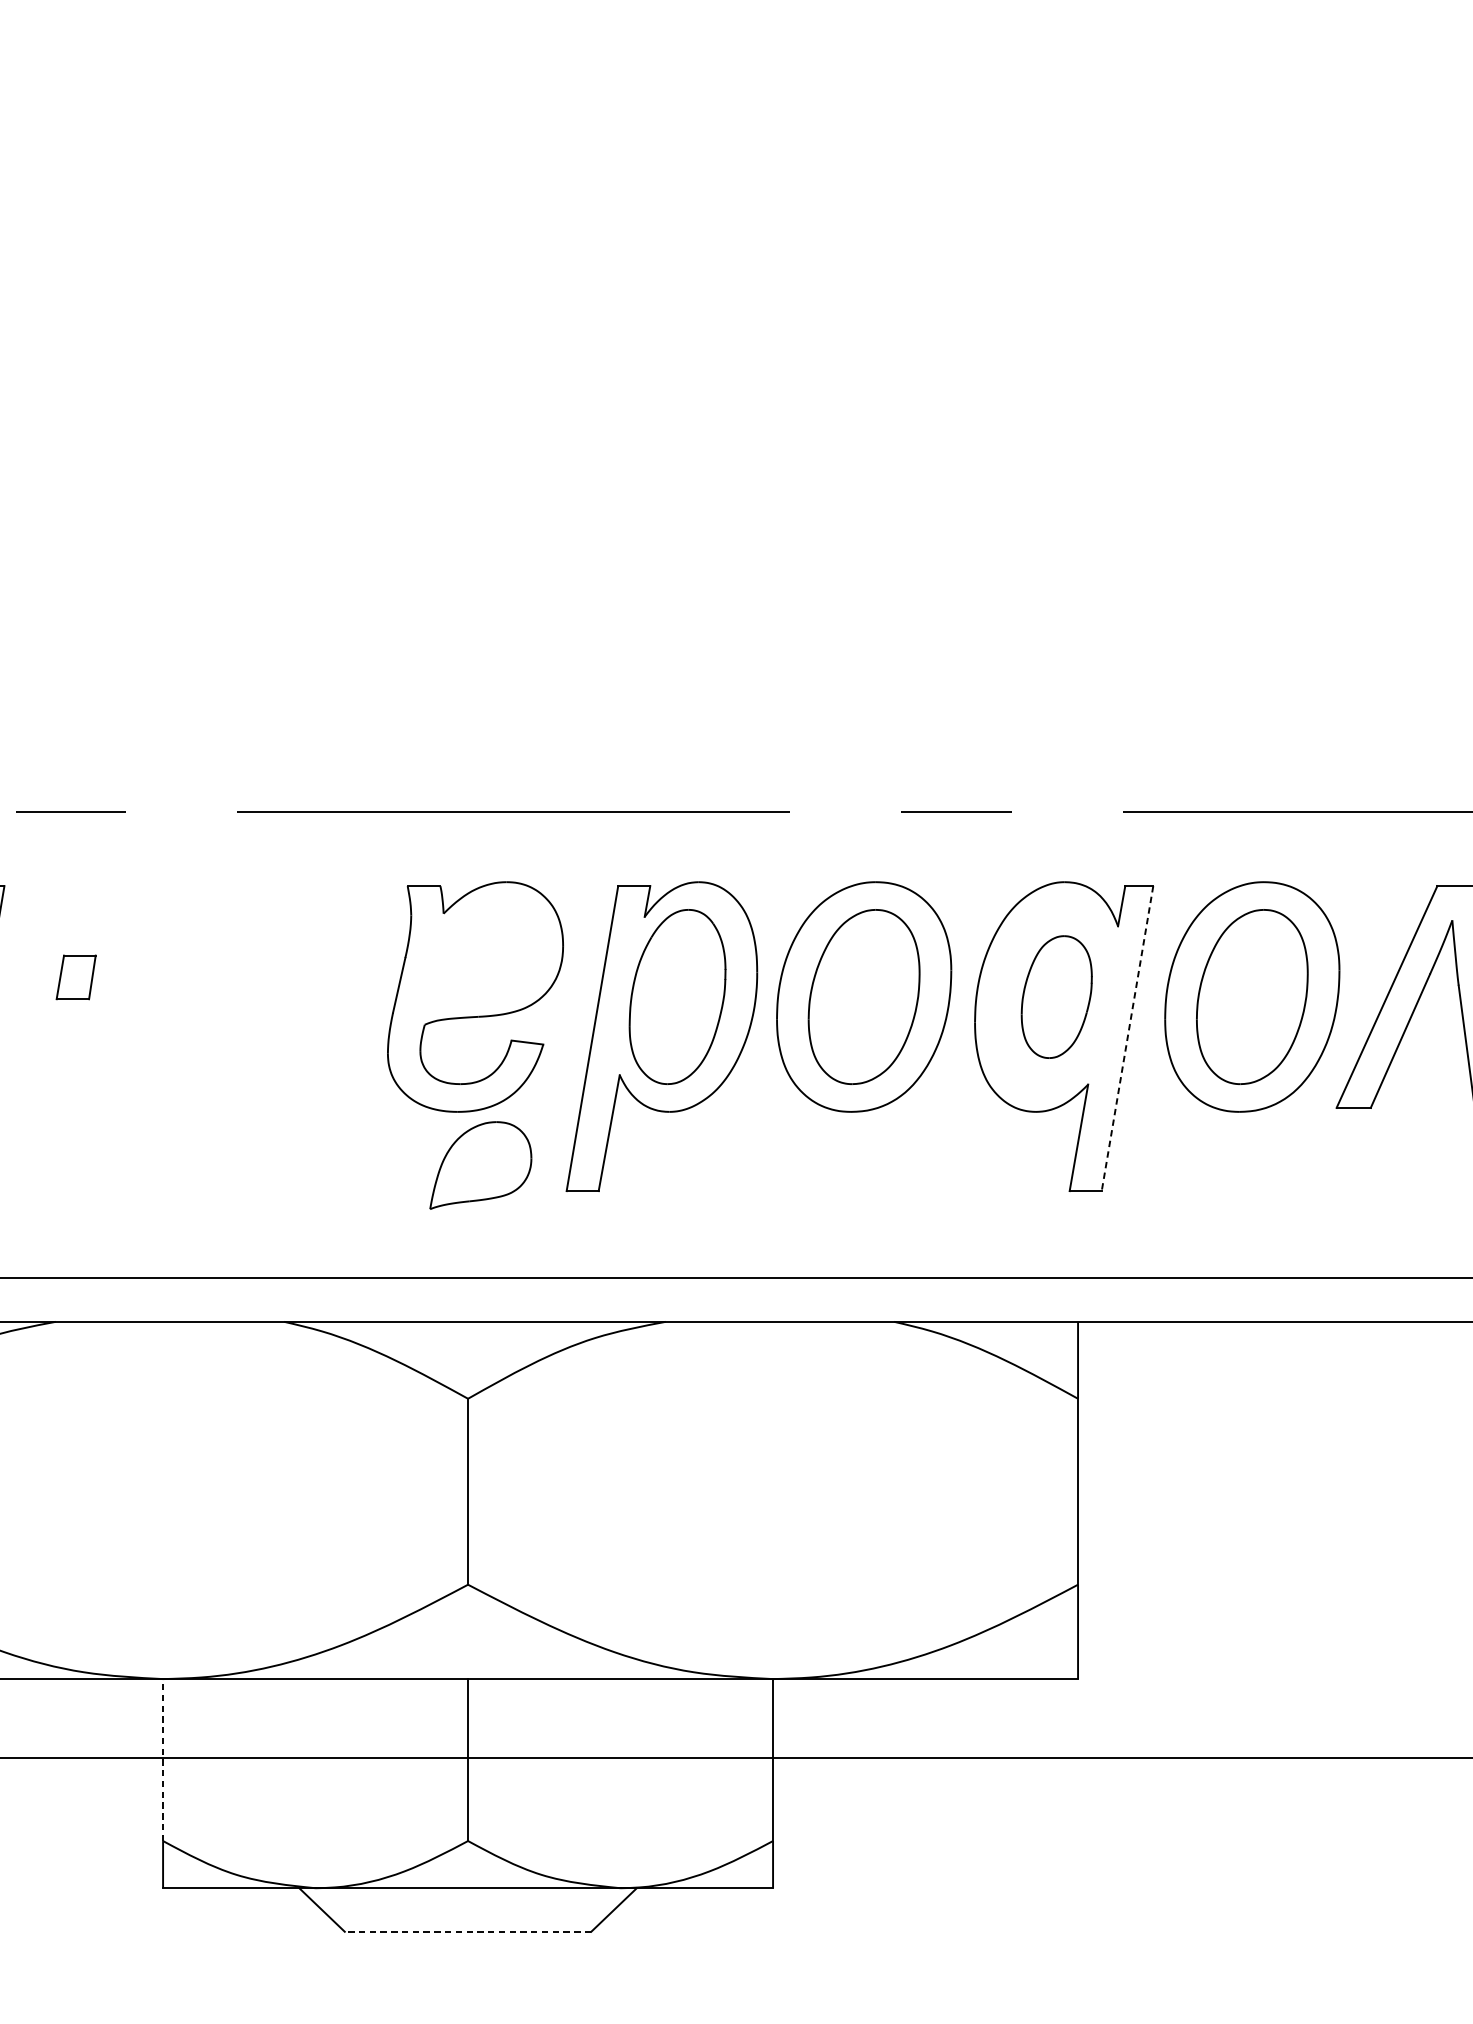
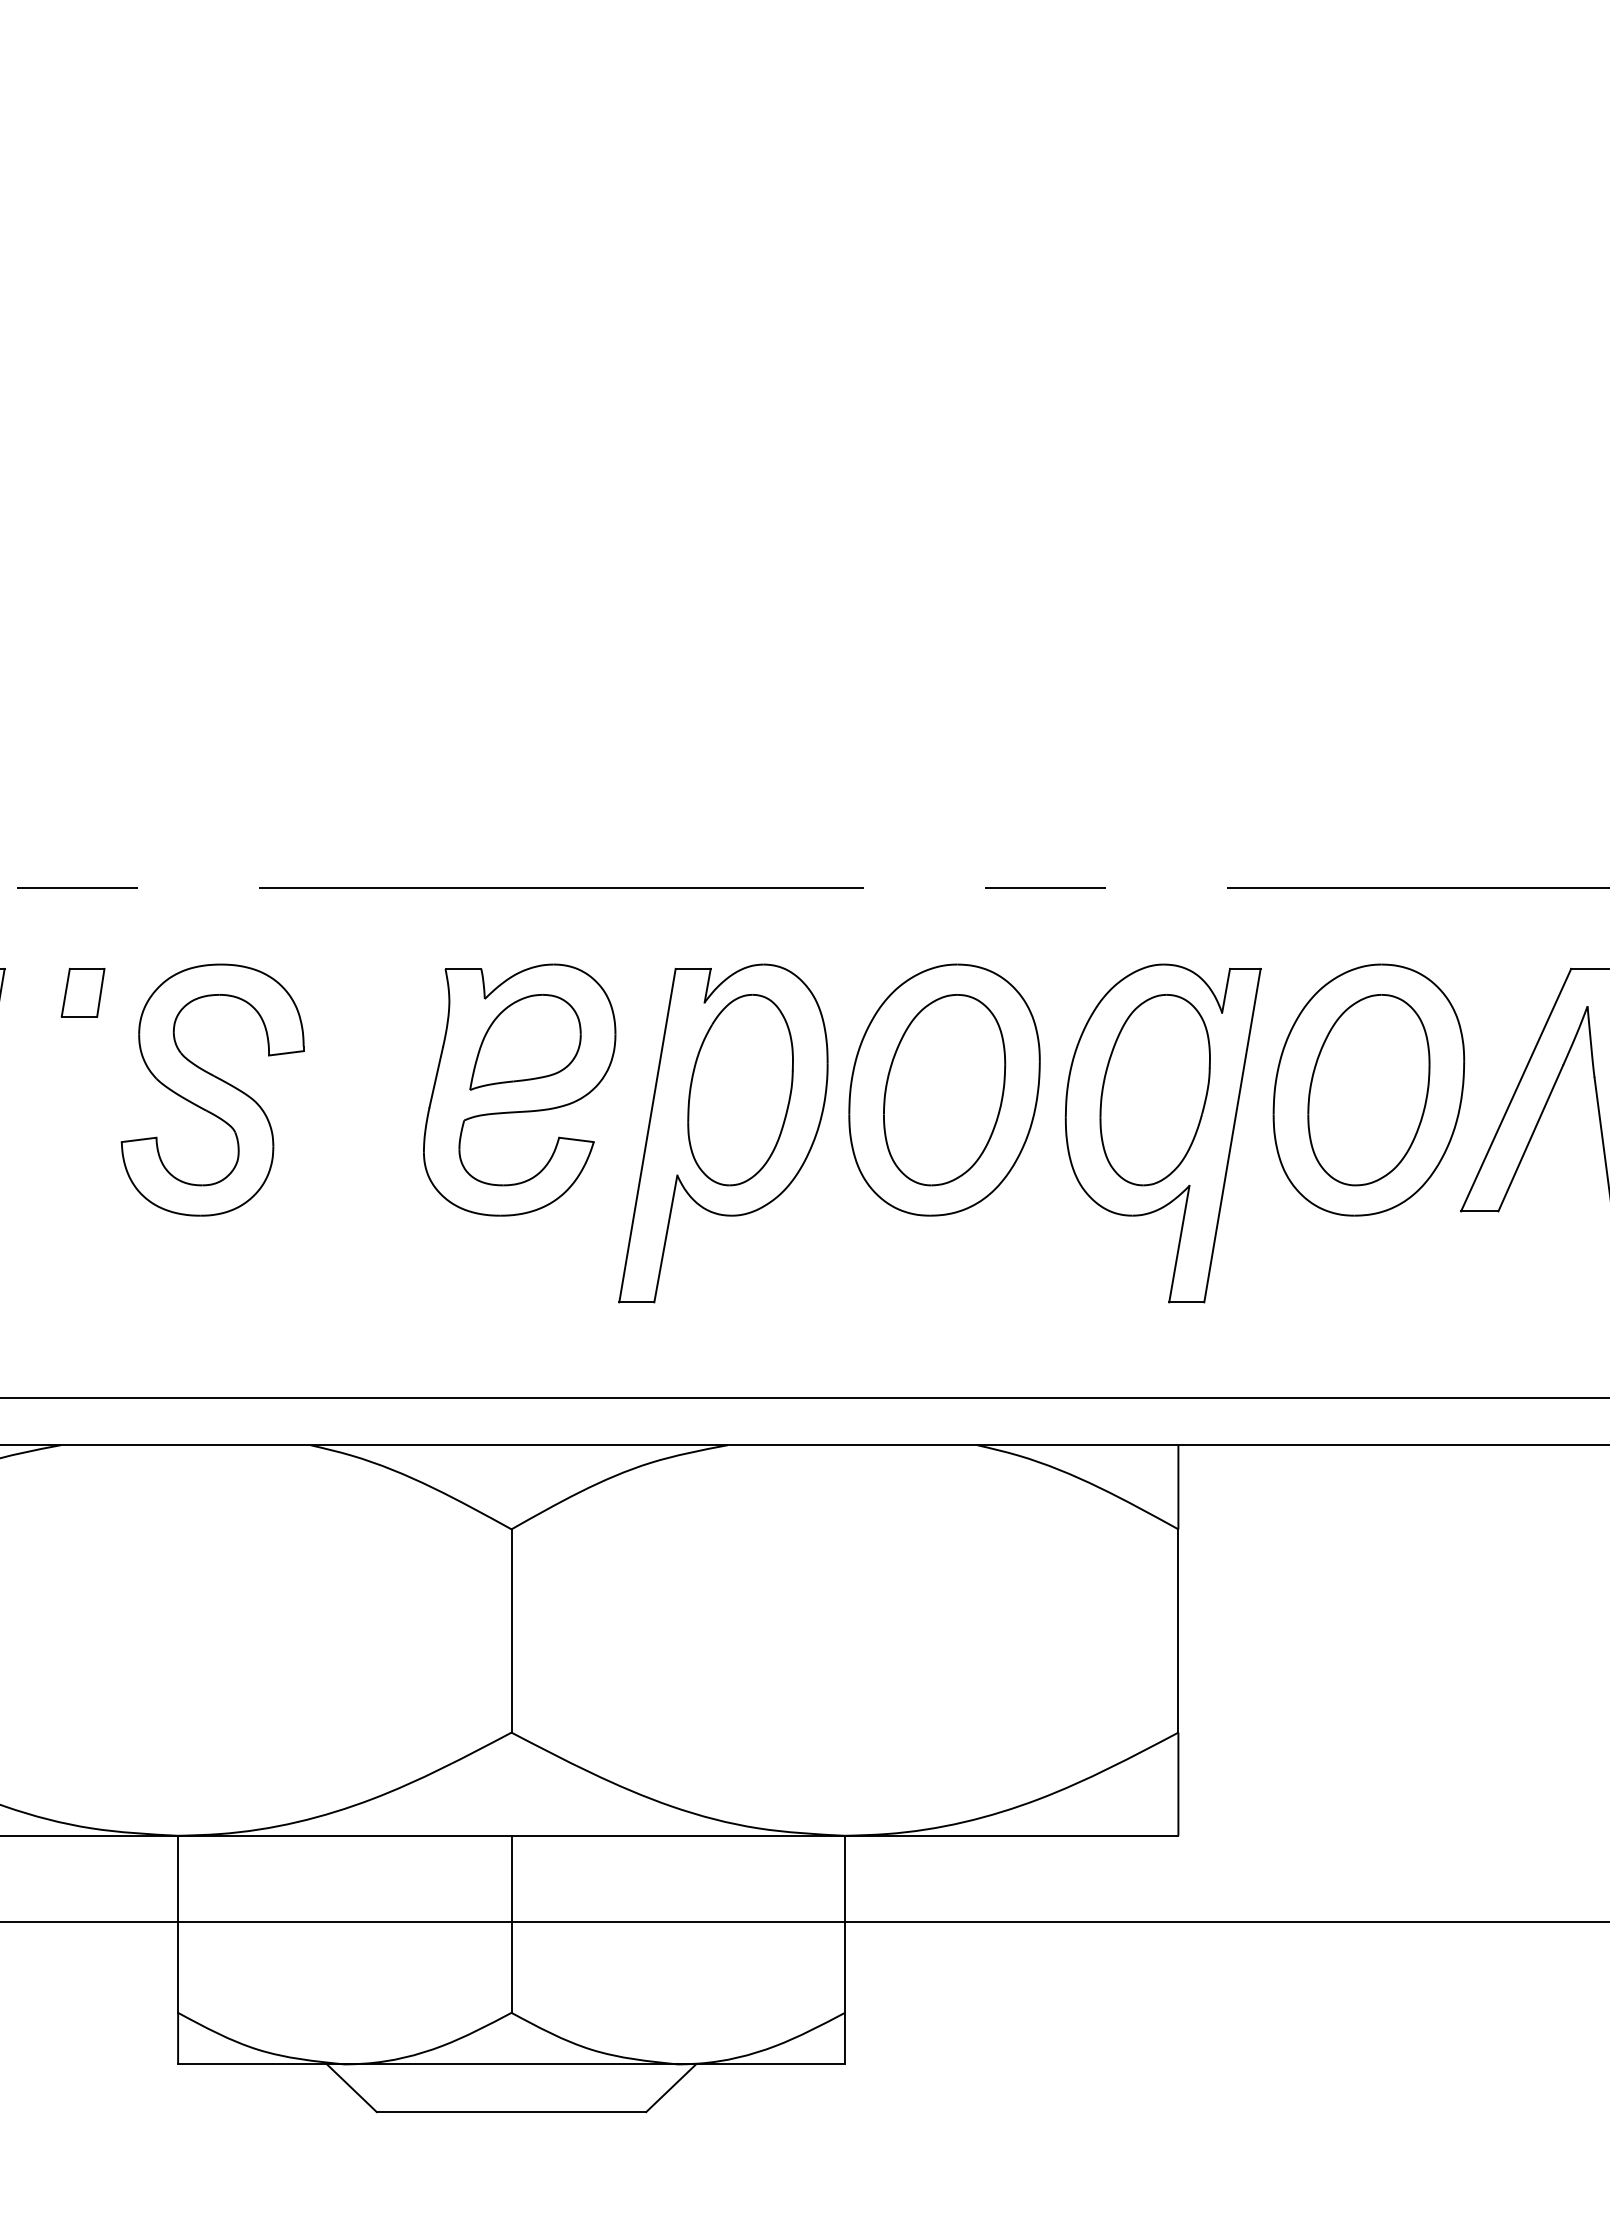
part: (75, 977) -> (82, 992), moved
part: (194, 996) -> (212, 1089), added
part: (1056, 997) -> (1154, 1090), size x1.43
line: (1127, 1039) -> (1232, 1136), dashed -> solid
part: (480, 1165) -> (525, 1042), moved
line: (163, 1760) -> (178, 1924), dashed -> solid
line: (468, 1932) -> (511, 2112), dashed -> solid

